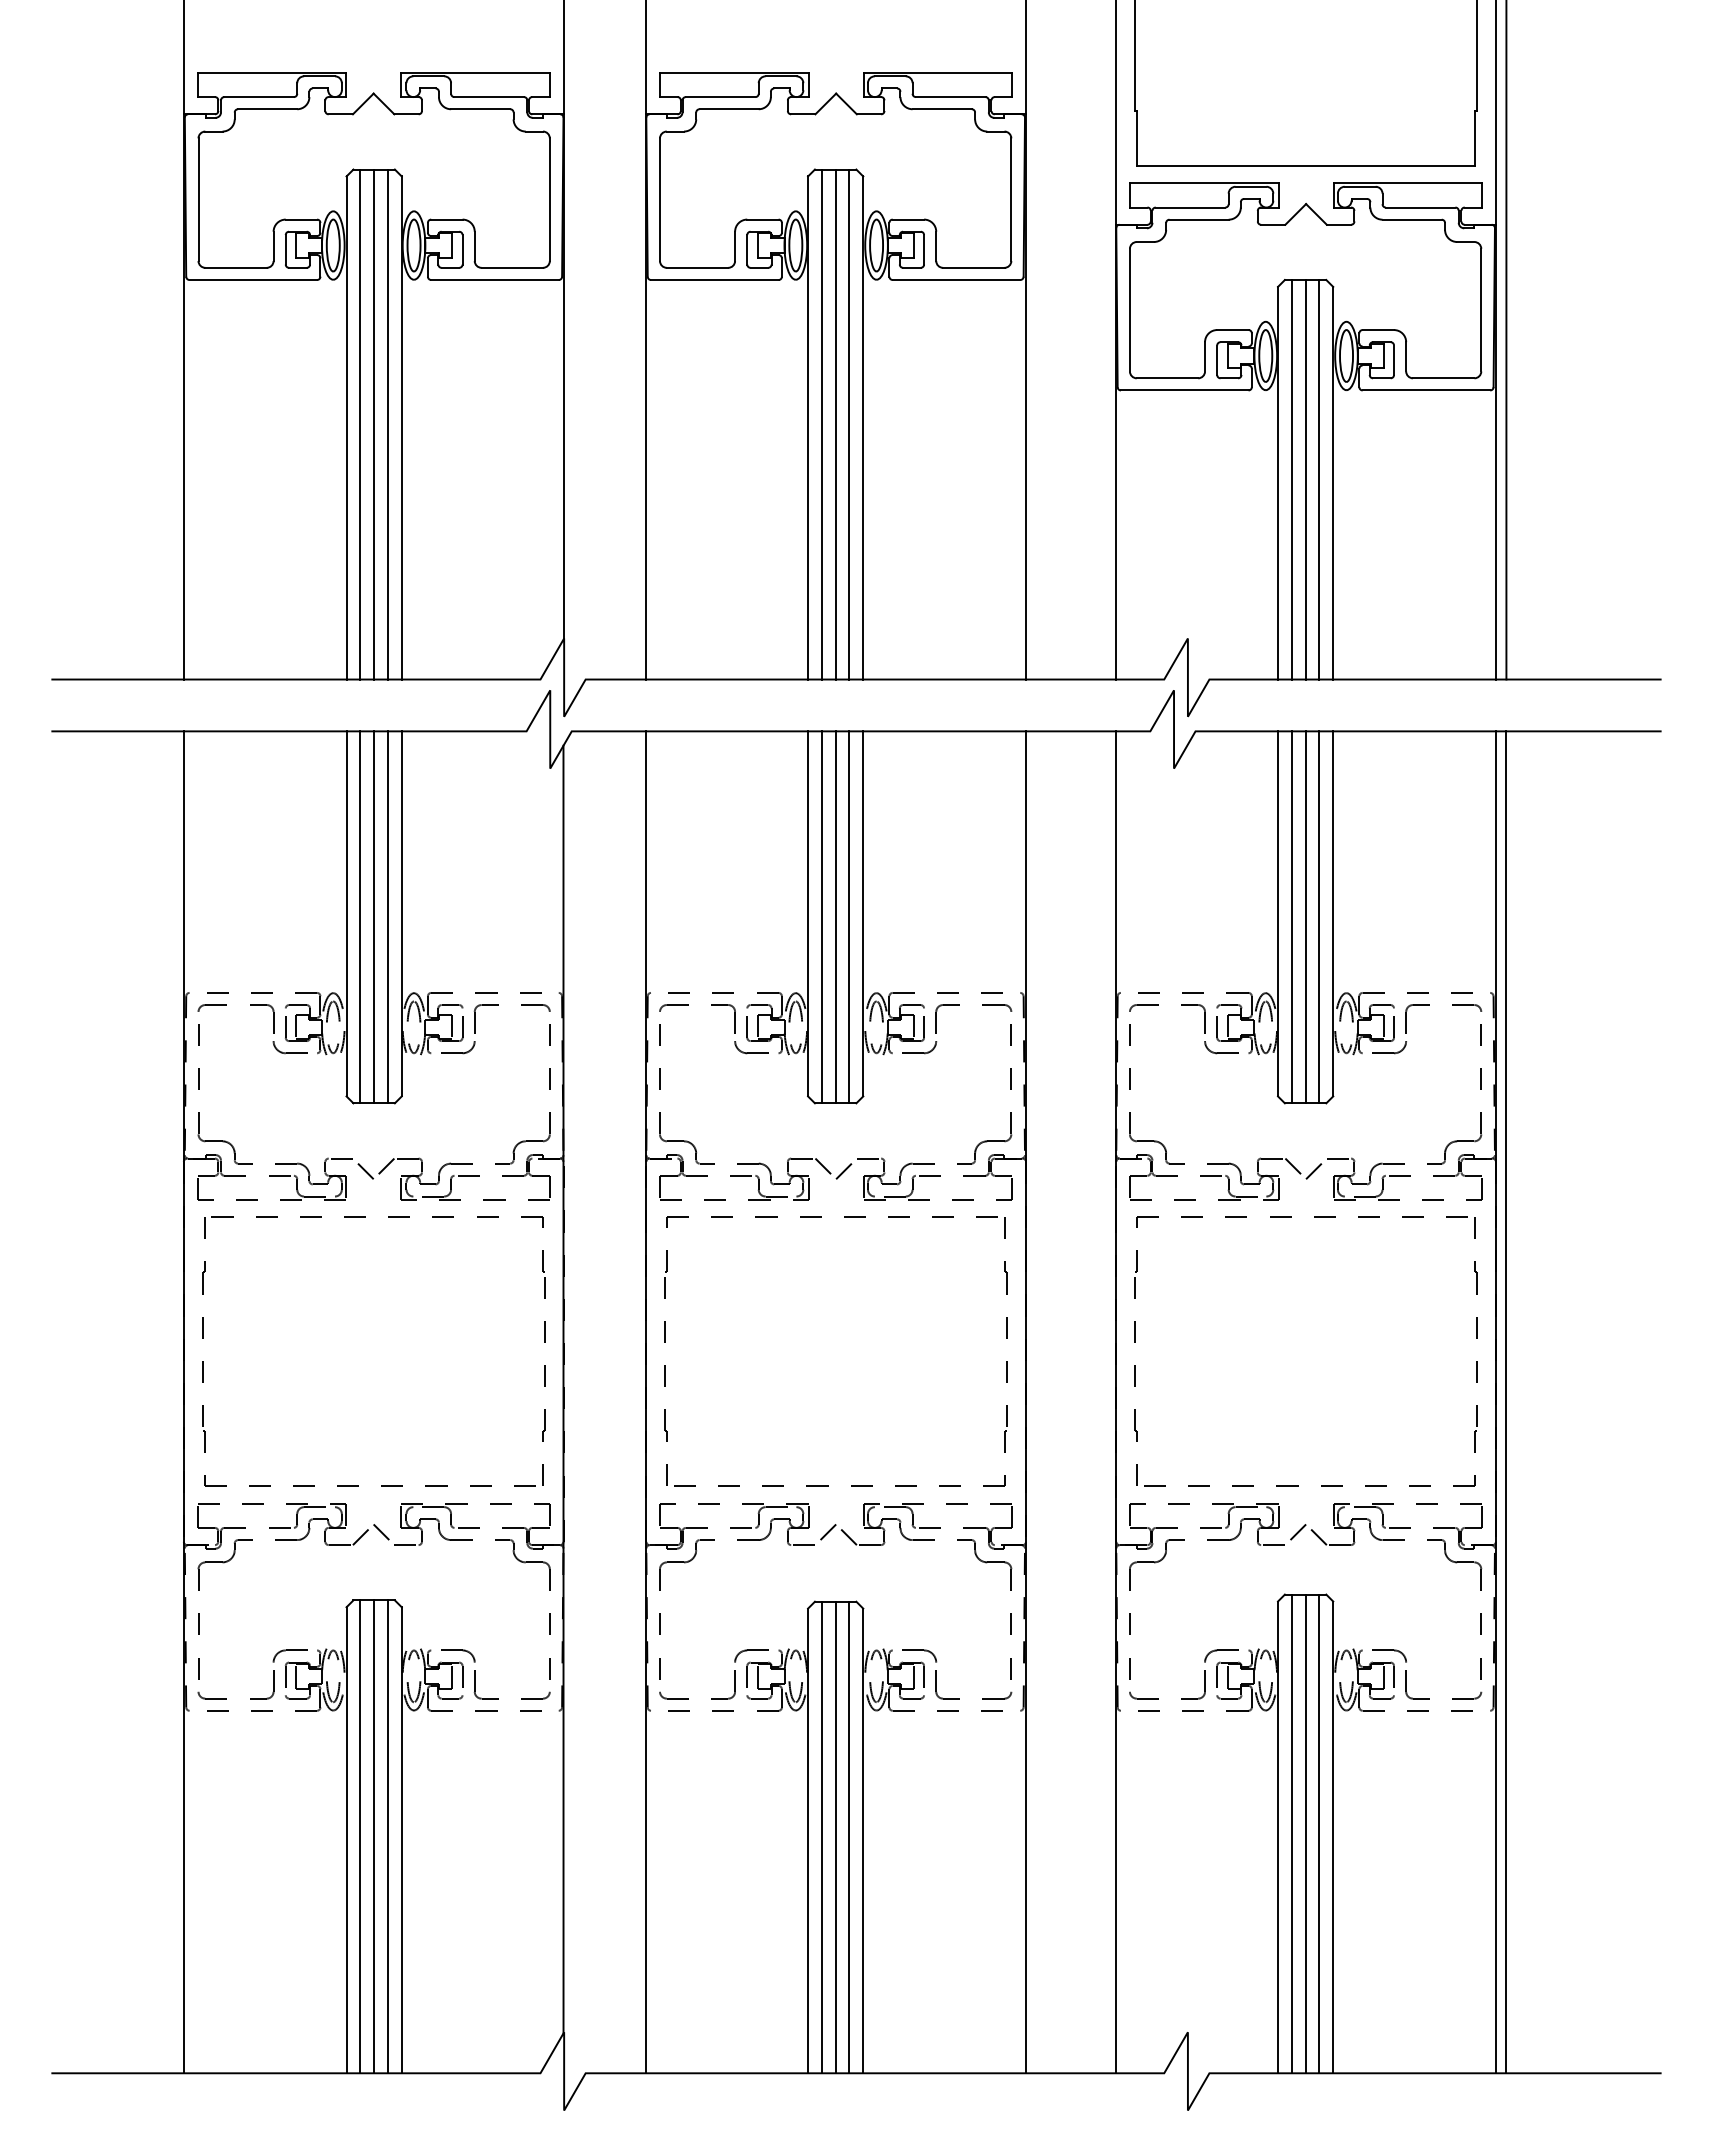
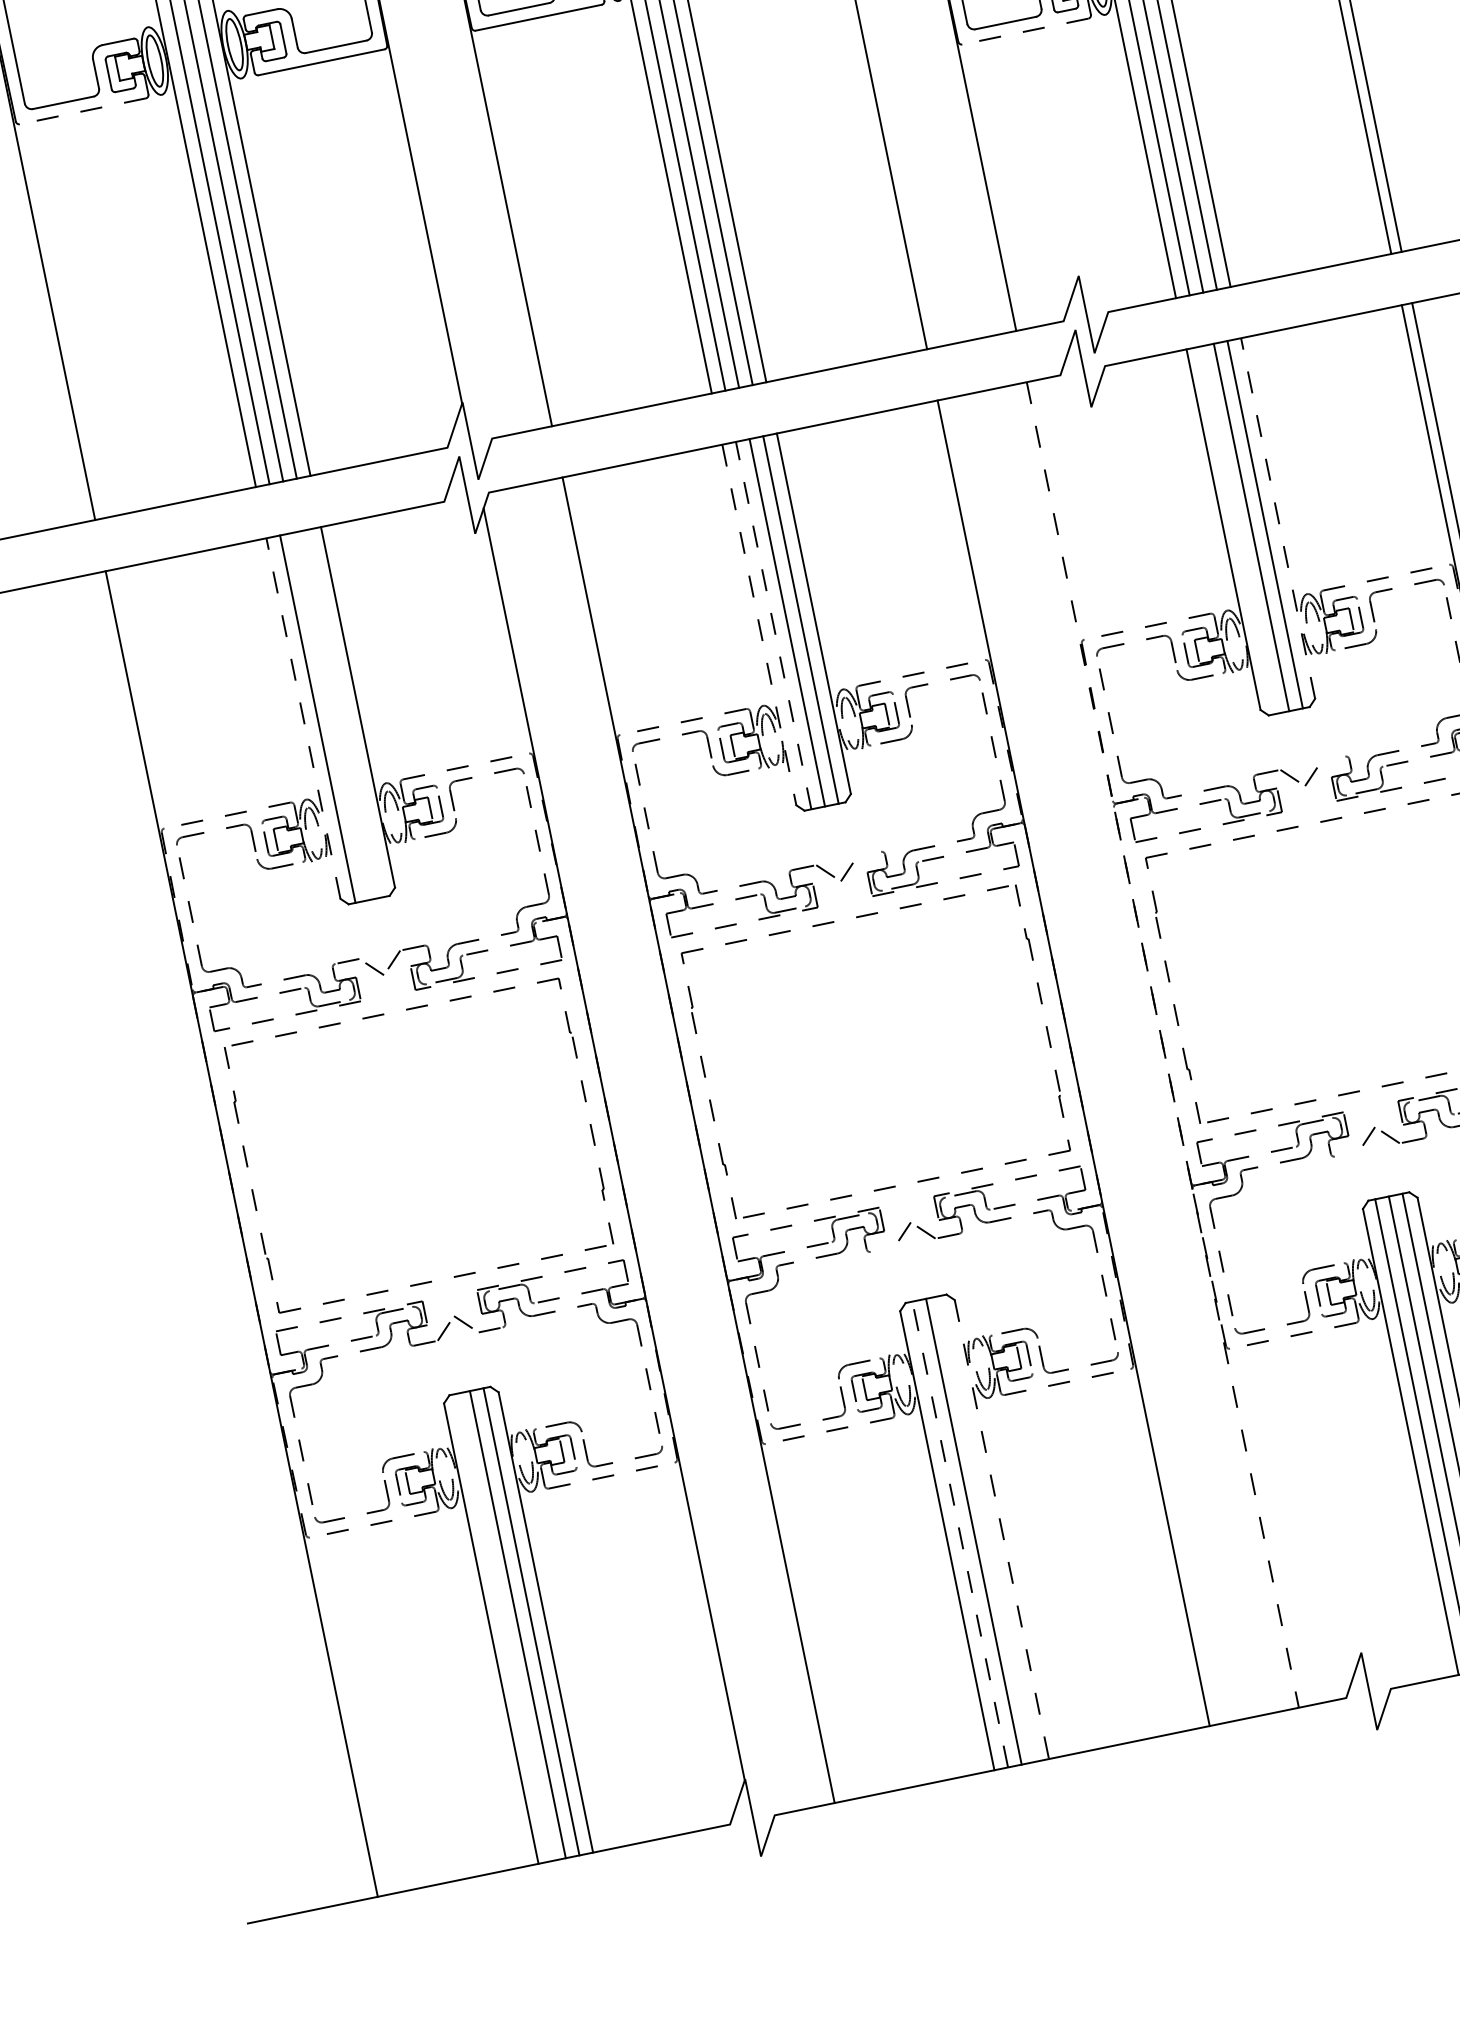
line: (253, 280) -> (83, 111), solid -> dashed
line: (1184, 390) -> (1025, 31), solid -> dashed
line: (346, 913) -> (303, 718), solid -> dashed
line: (808, 913) -> (759, 624), solid -> dashed
line: (1333, 913) -> (1278, 518), solid -> dashed
line: (374, 917) -> (331, 716), removed
line: (387, 917) -> (344, 713), removed
line: (821, 917) -> (773, 625), solid -> dashed
line: (1291, 917) -> (1237, 530), removed
line: (868, 1158) -> (868, 854), removed
line: (1338, 1158) -> (1332, 759), removed
line: (1116, 1402) -> (1163, 1045), solid -> dashed
line: (803, 1545) -> (882, 1249), removed
line: (1273, 1545) -> (1347, 1154), removed
line: (360, 1836) -> (504, 1627), removed
line: (821, 1837) -> (959, 1534), solid -> dashed
line: (849, 1837) -> (987, 1528), removed
line: (863, 1841) -> (1002, 1530), solid -> dashed

